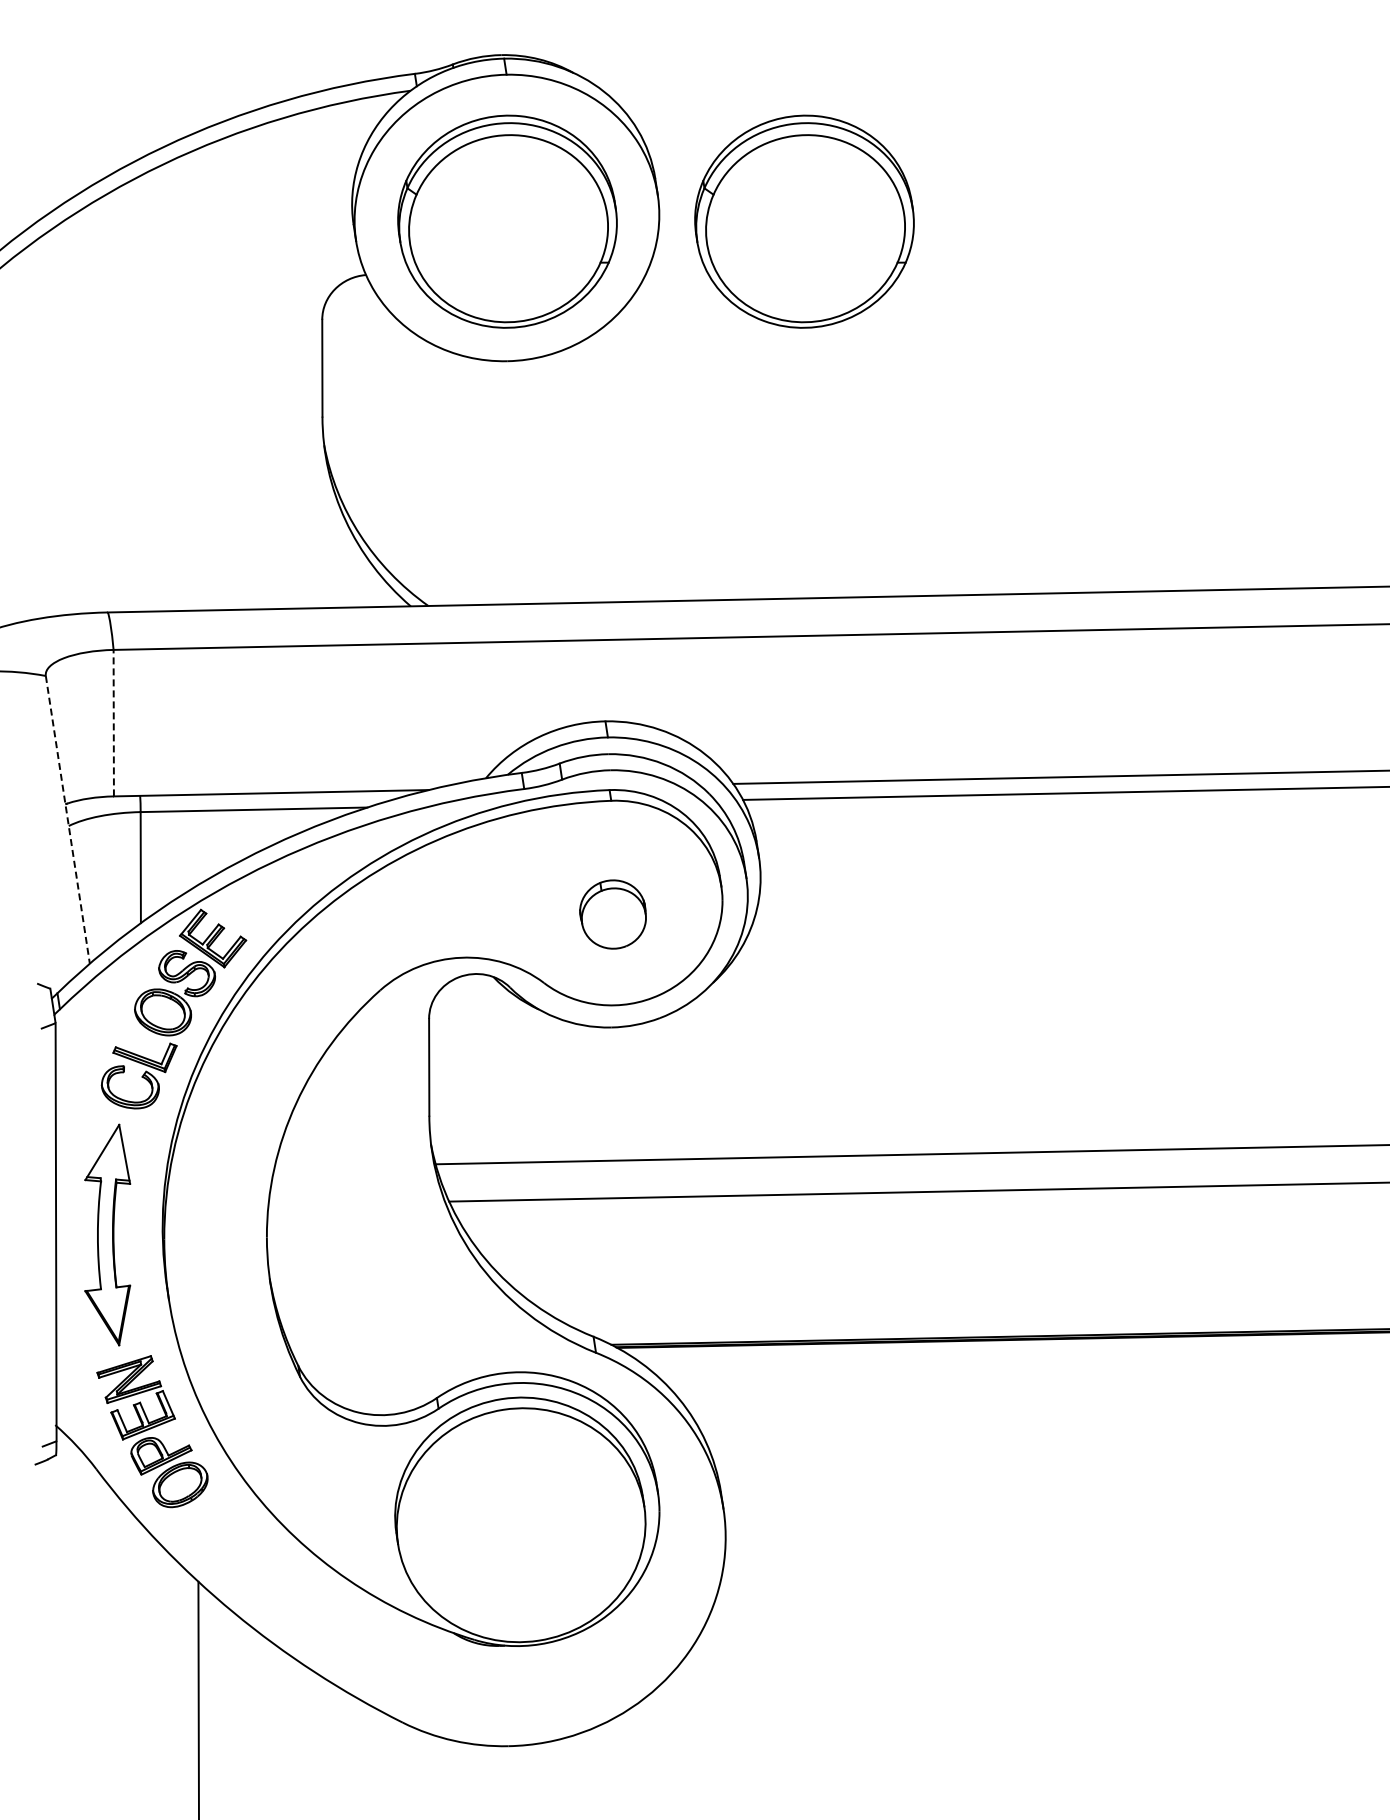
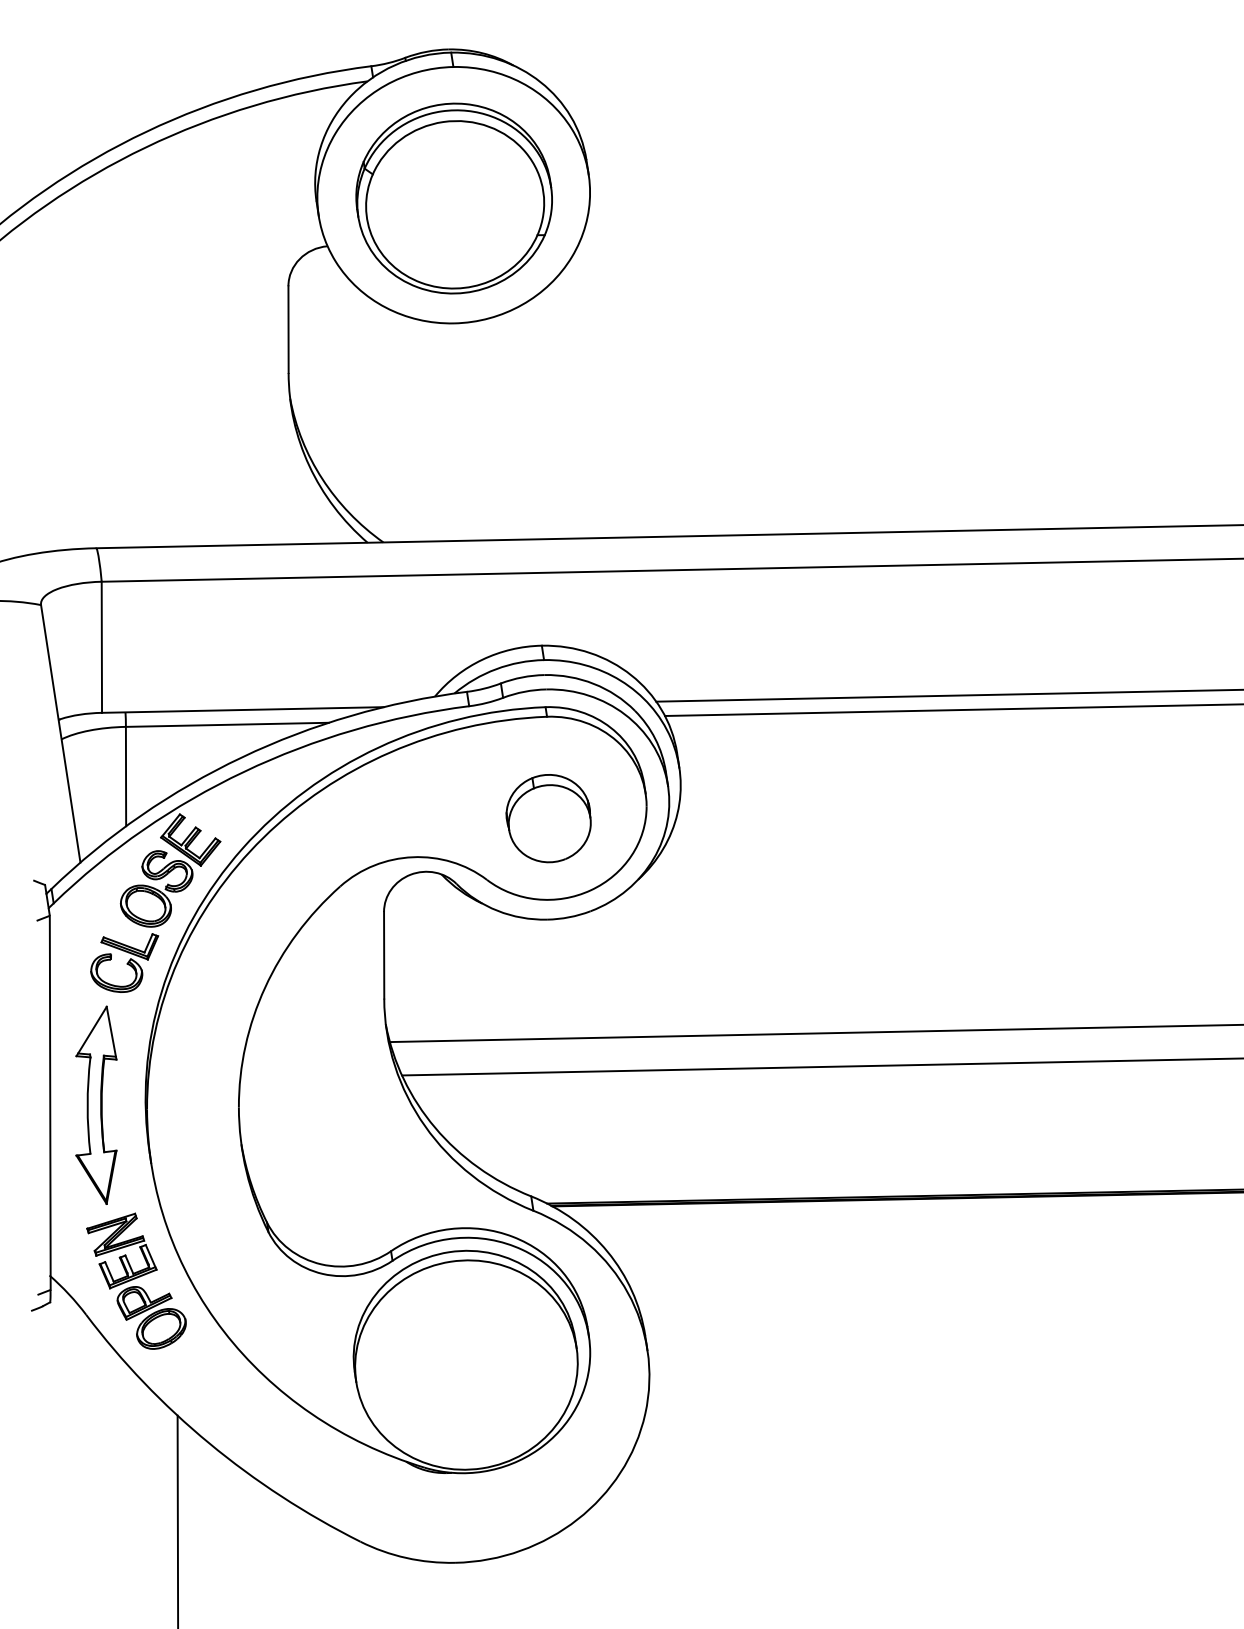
part: (804, 221) -> (719, 198), removed
line: (113, 722) -> (101, 646), dashed -> solid
line: (67, 819) -> (60, 733), dashed -> solid
part: (612, 914) -> (548, 818), size x1.43

